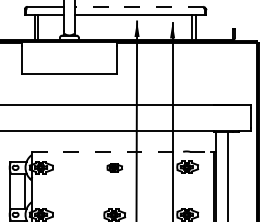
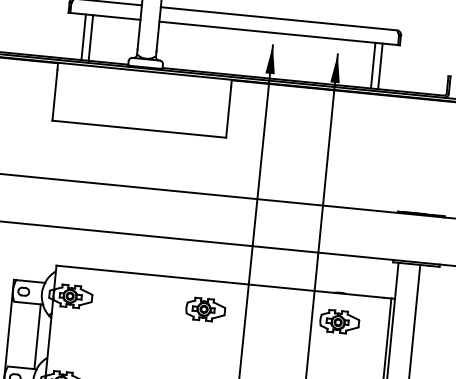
line: (138, 6) -> (278, 18), dashed -> solid
line: (121, 151) -> (220, 281), dashed -> solid
part: (114, 167) -> (205, 309), size x1.43

